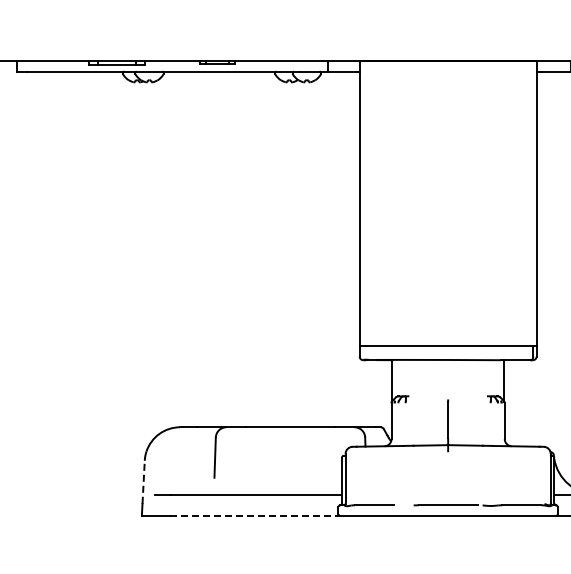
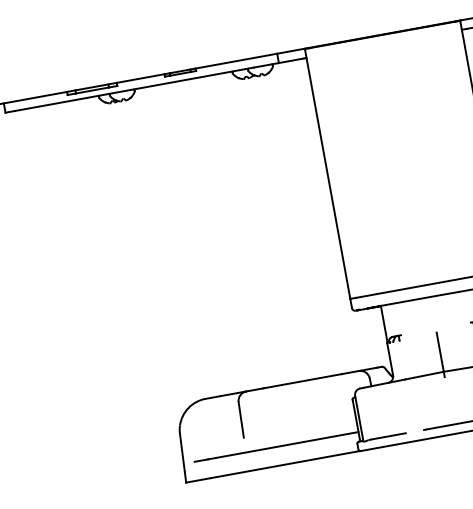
line: (143, 482) -> (182, 453), dashed -> solid
line: (254, 515) -> (285, 464), dashed -> solid

